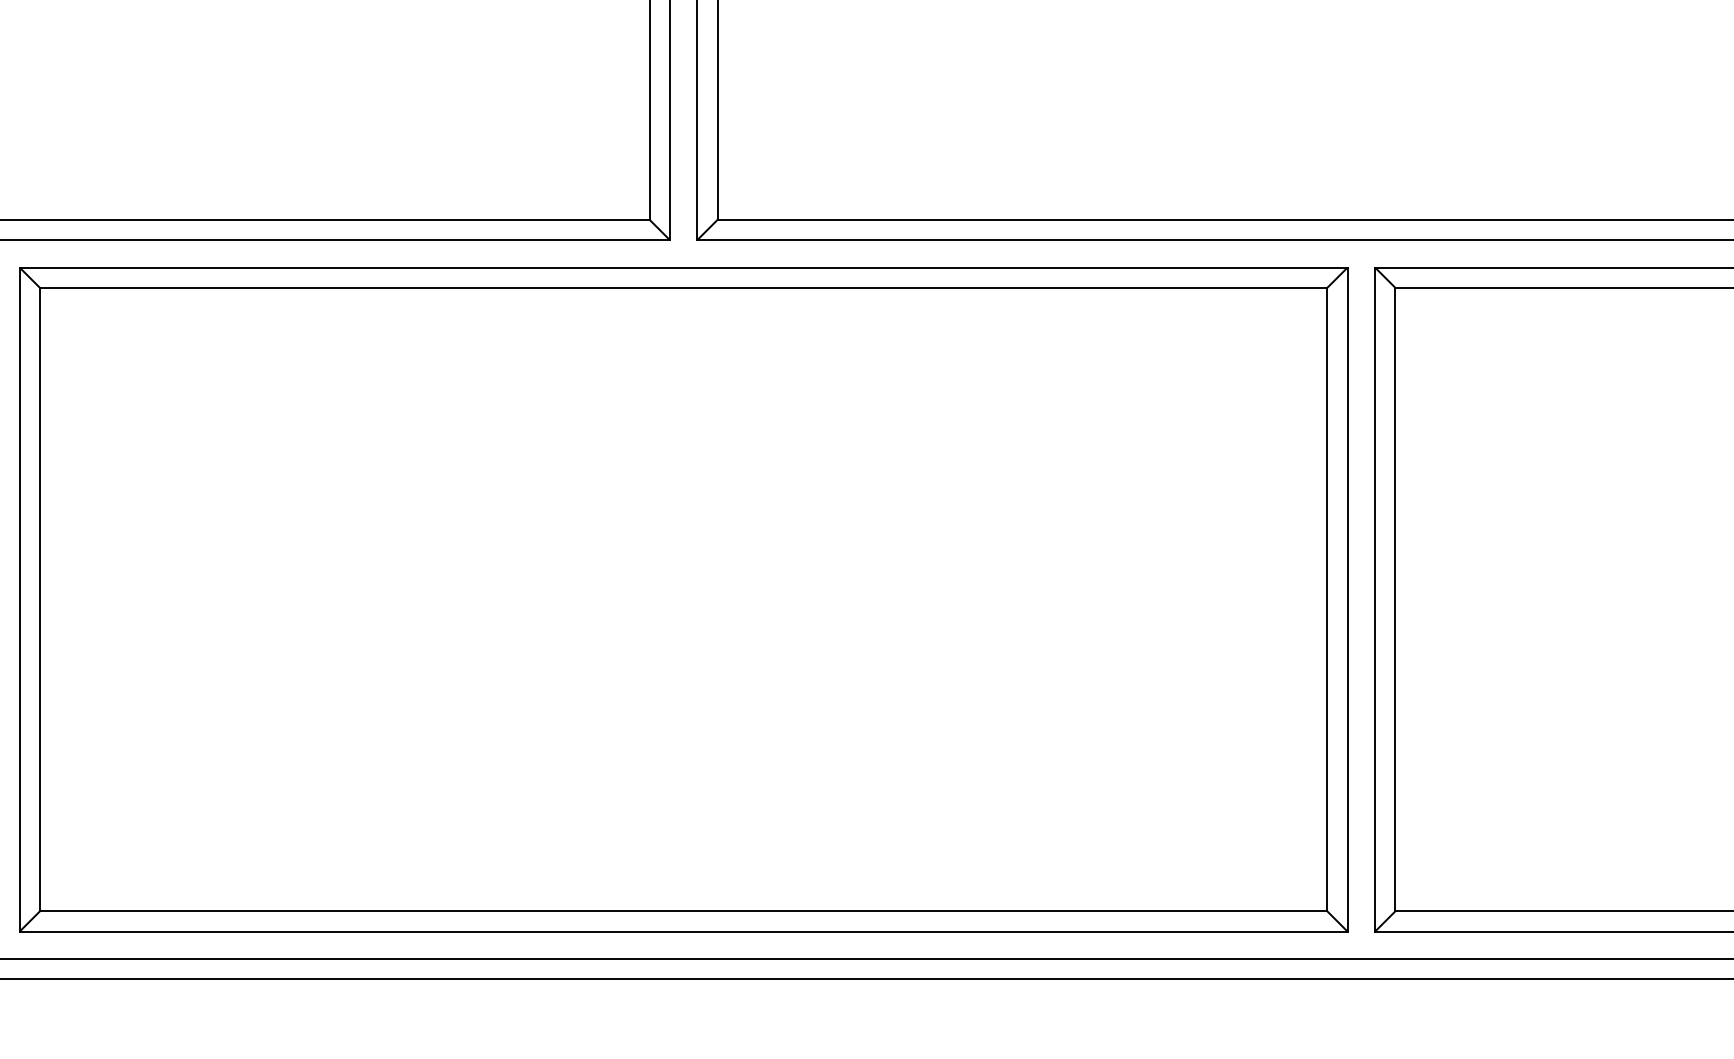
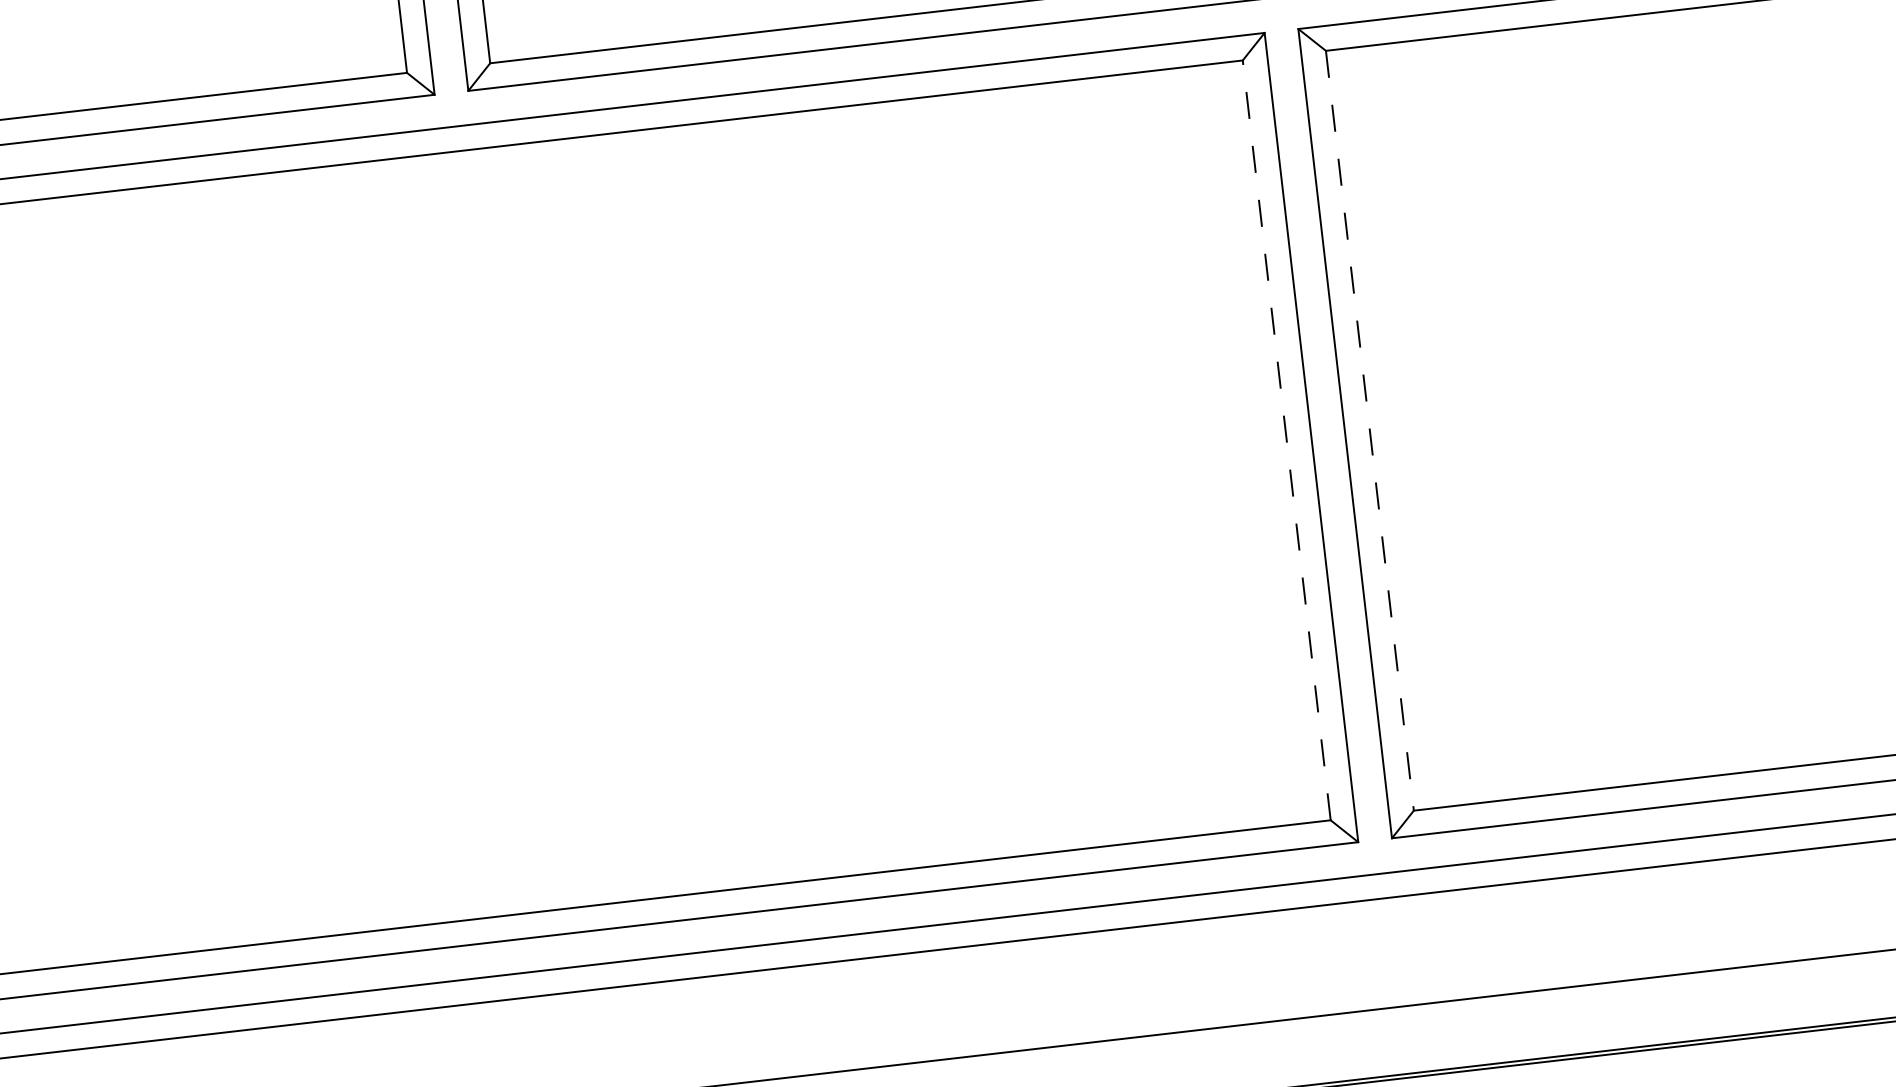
line: (1327, 599) -> (1287, 440), solid -> dashed
line: (1395, 599) -> (1369, 430), solid -> dashed

